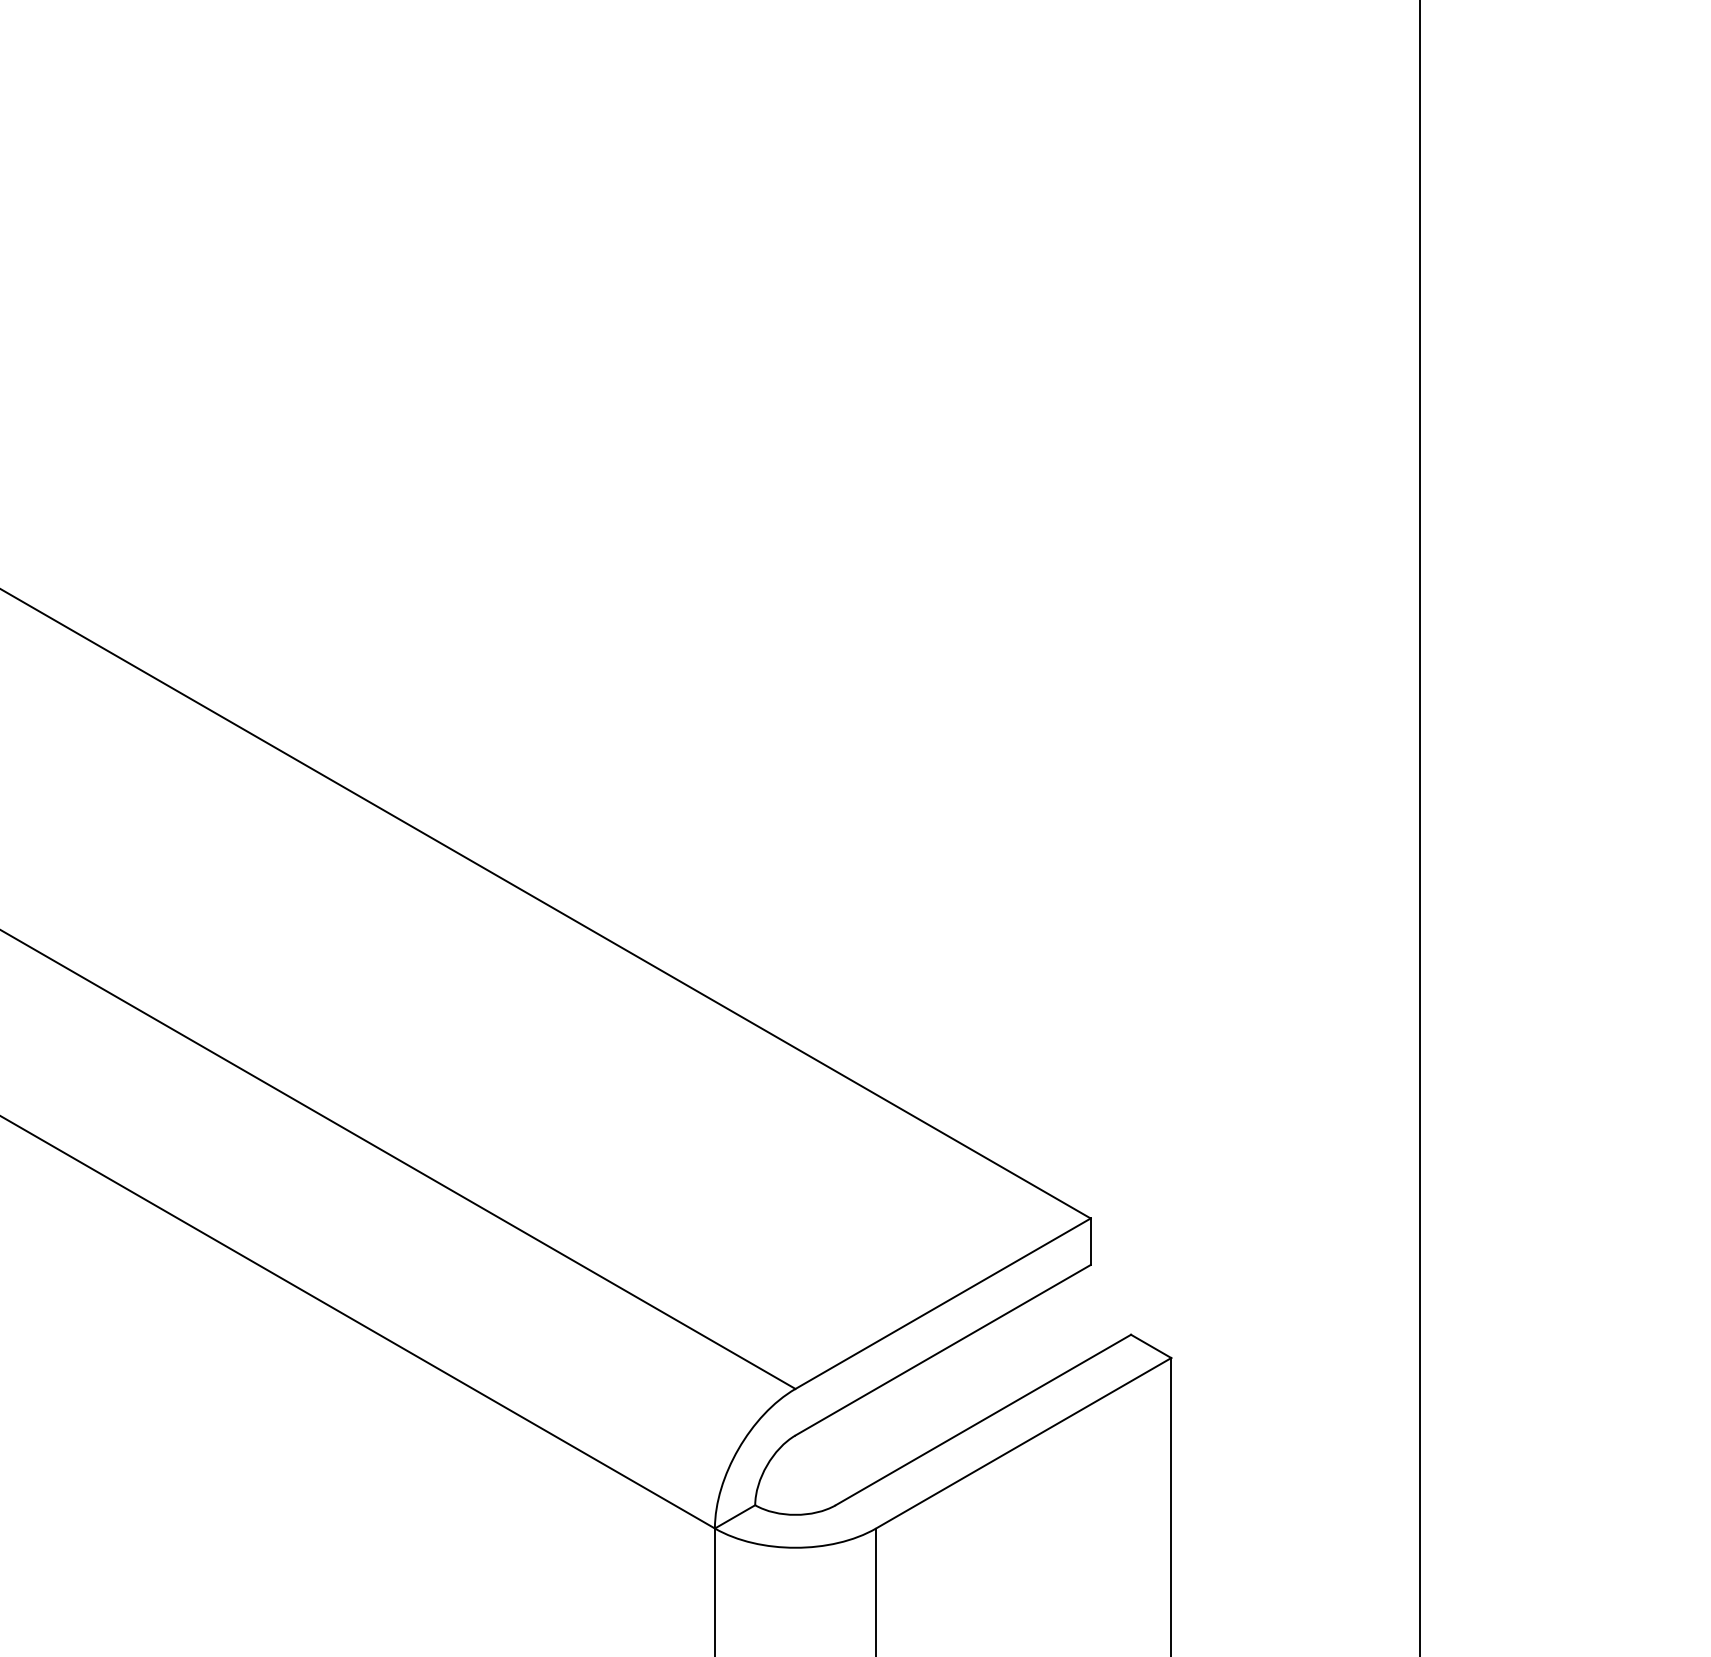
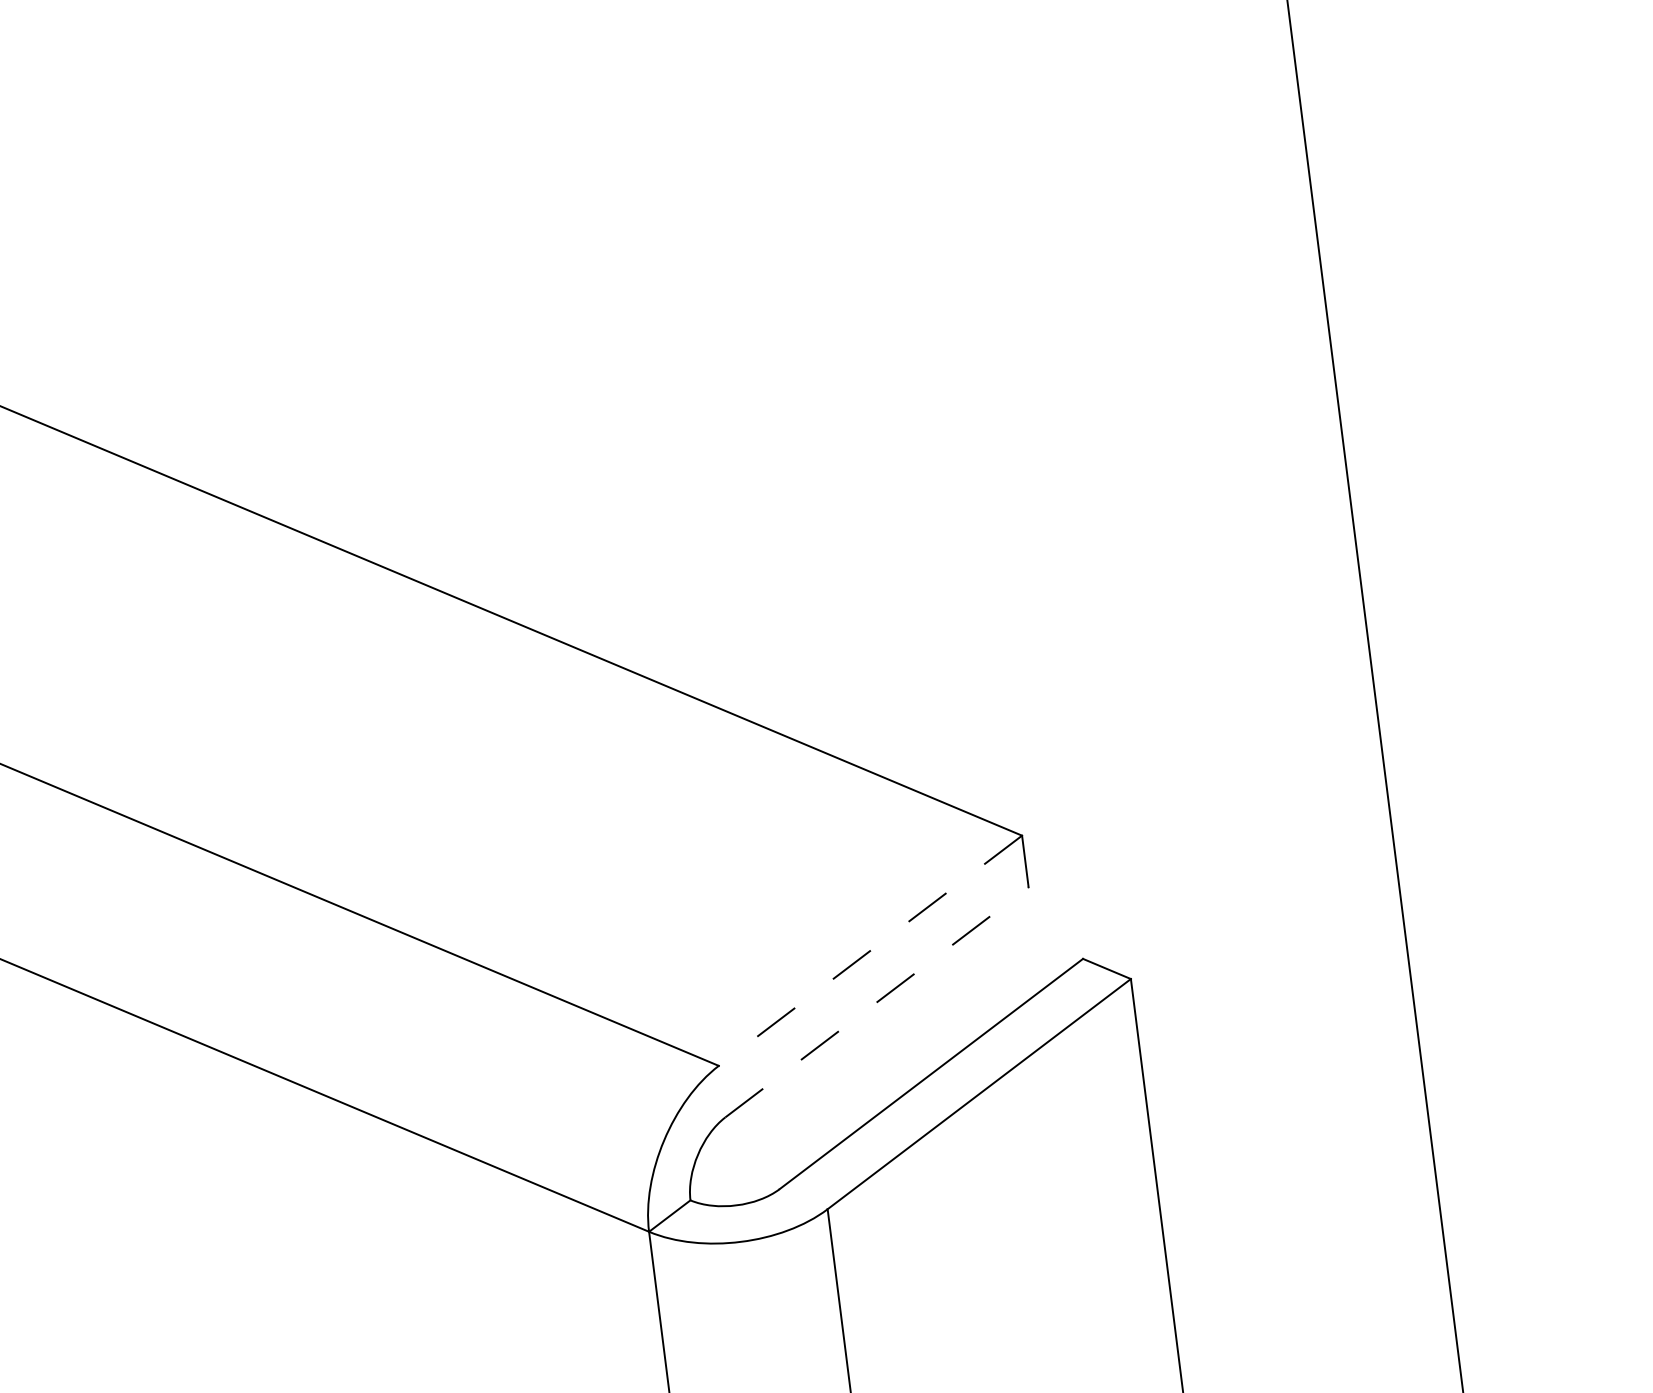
line: (942, 1303) -> (869, 950), solid -> dashed
line: (943, 1349) -> (877, 1001), solid -> dashed

